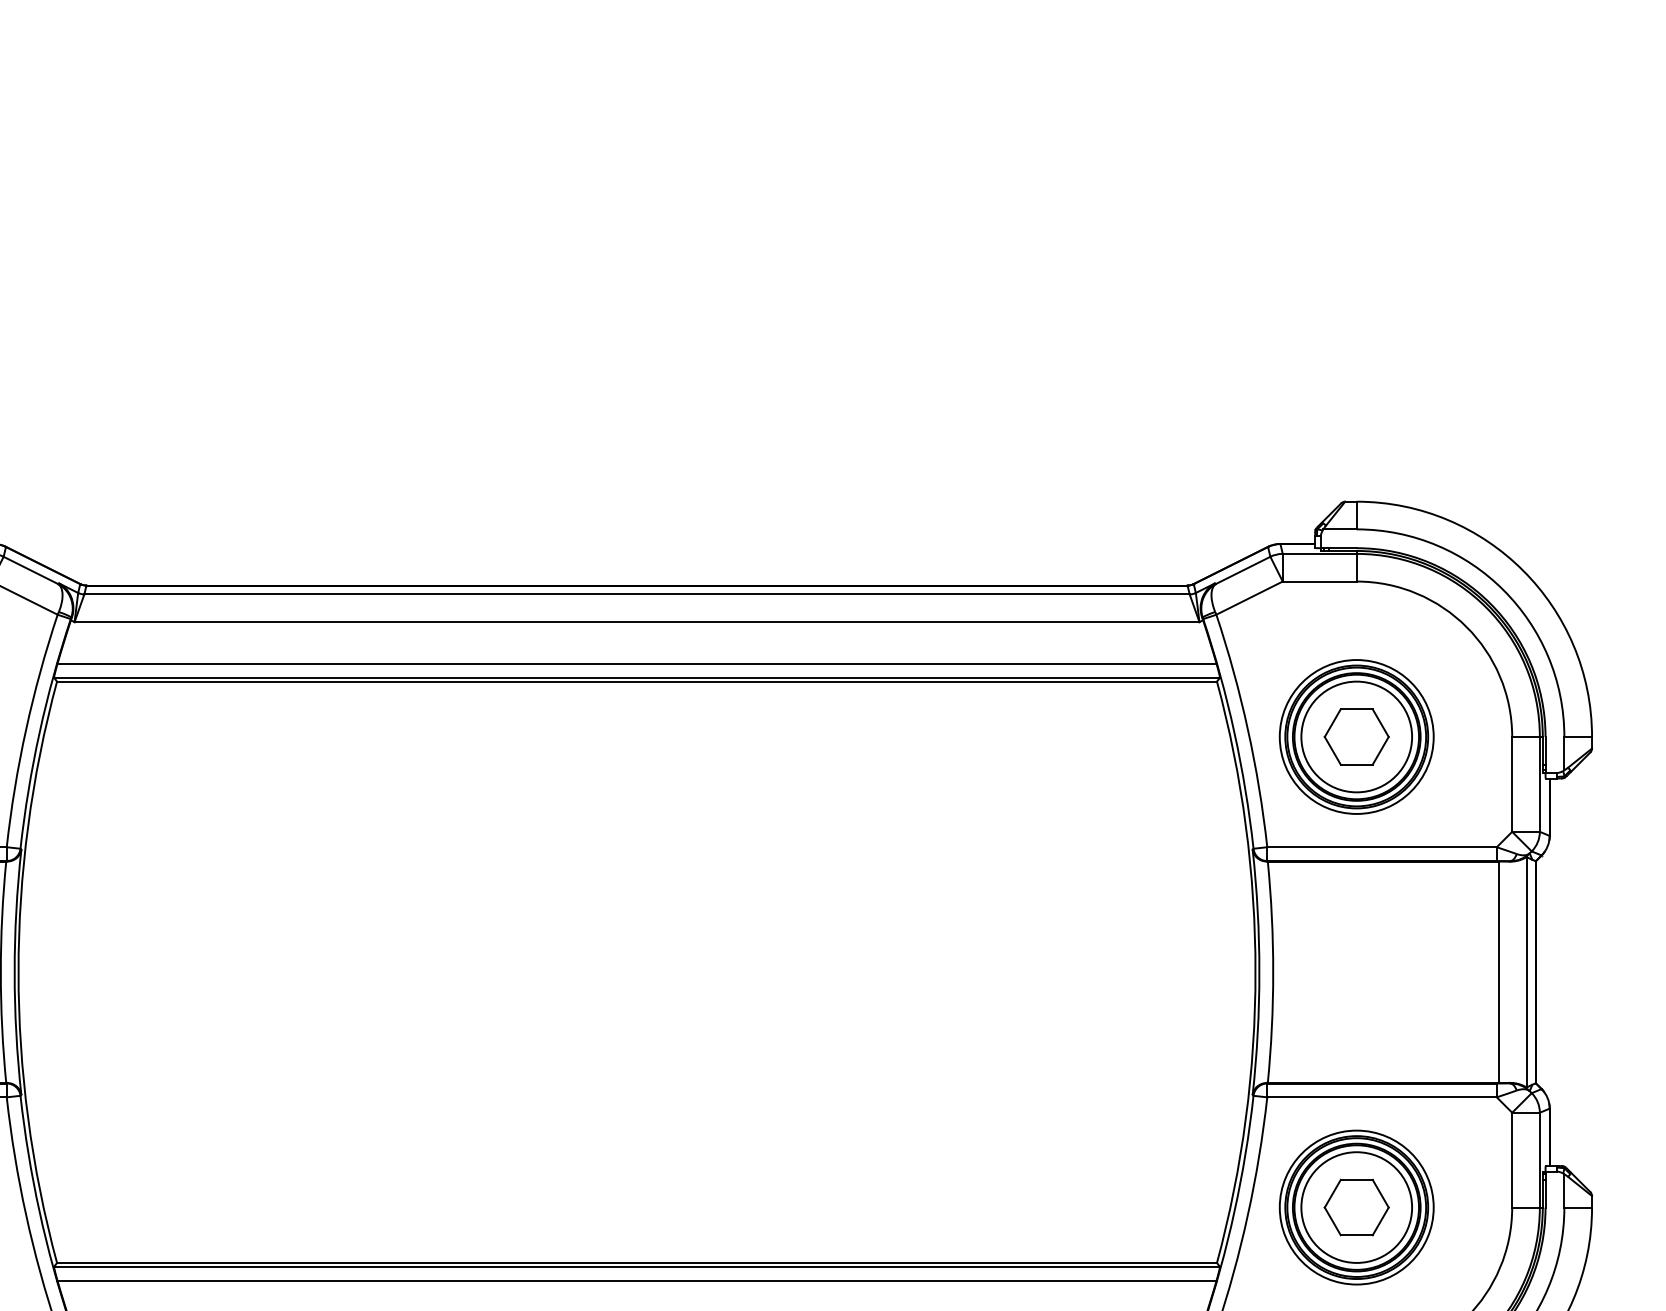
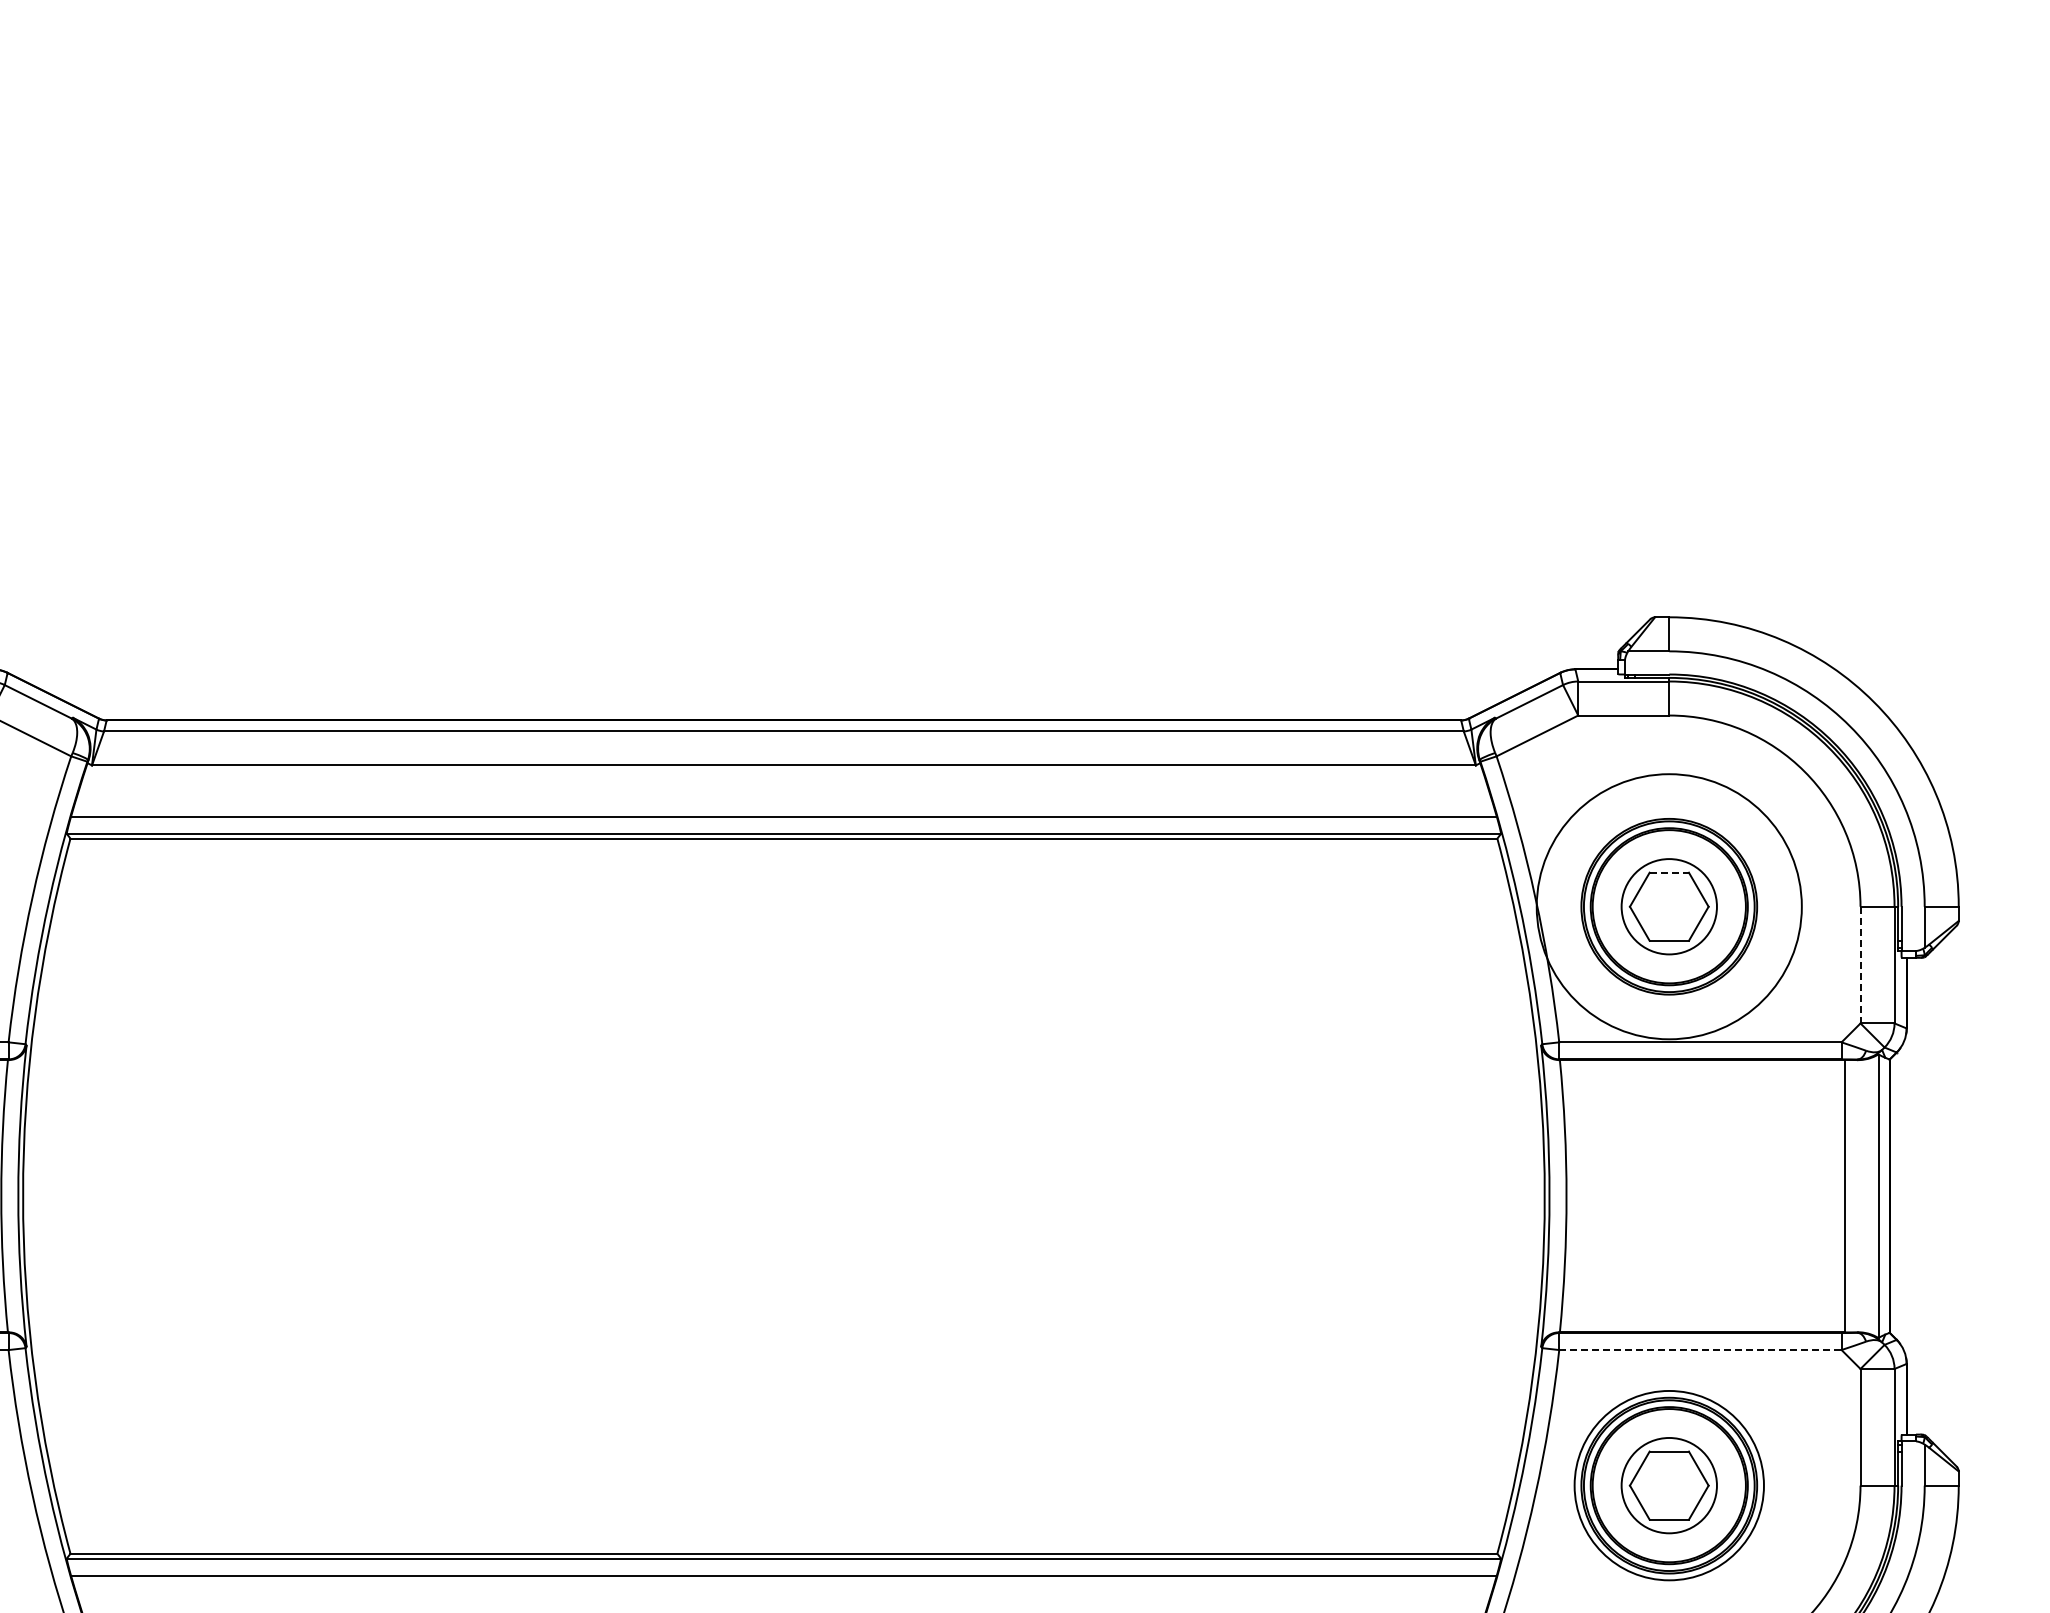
line: (1356, 709) -> (1669, 872), solid -> dashed
circle: (1356, 736) -> (1668, 906), size x1.4
circle: (1356, 736) -> (1669, 906), size x0.7
line: (1512, 784) -> (1860, 965), solid -> dashed
line: (1382, 1097) -> (1700, 1350), solid -> dashed
circle: (1356, 1207) -> (1669, 1485), size x0.7

